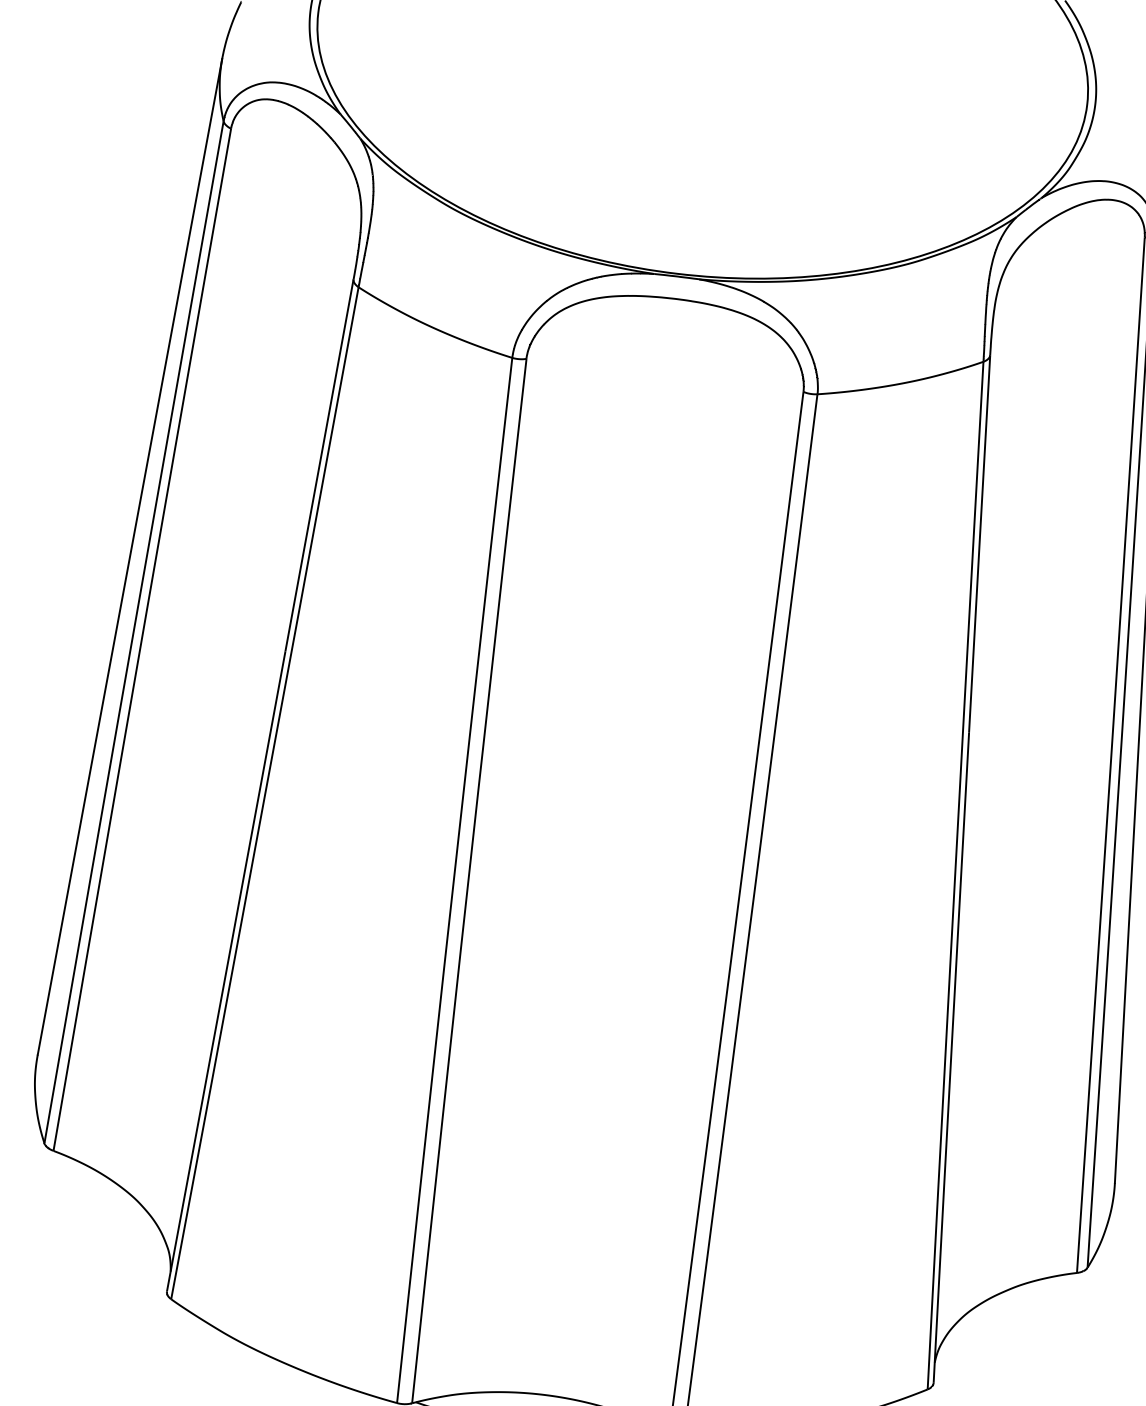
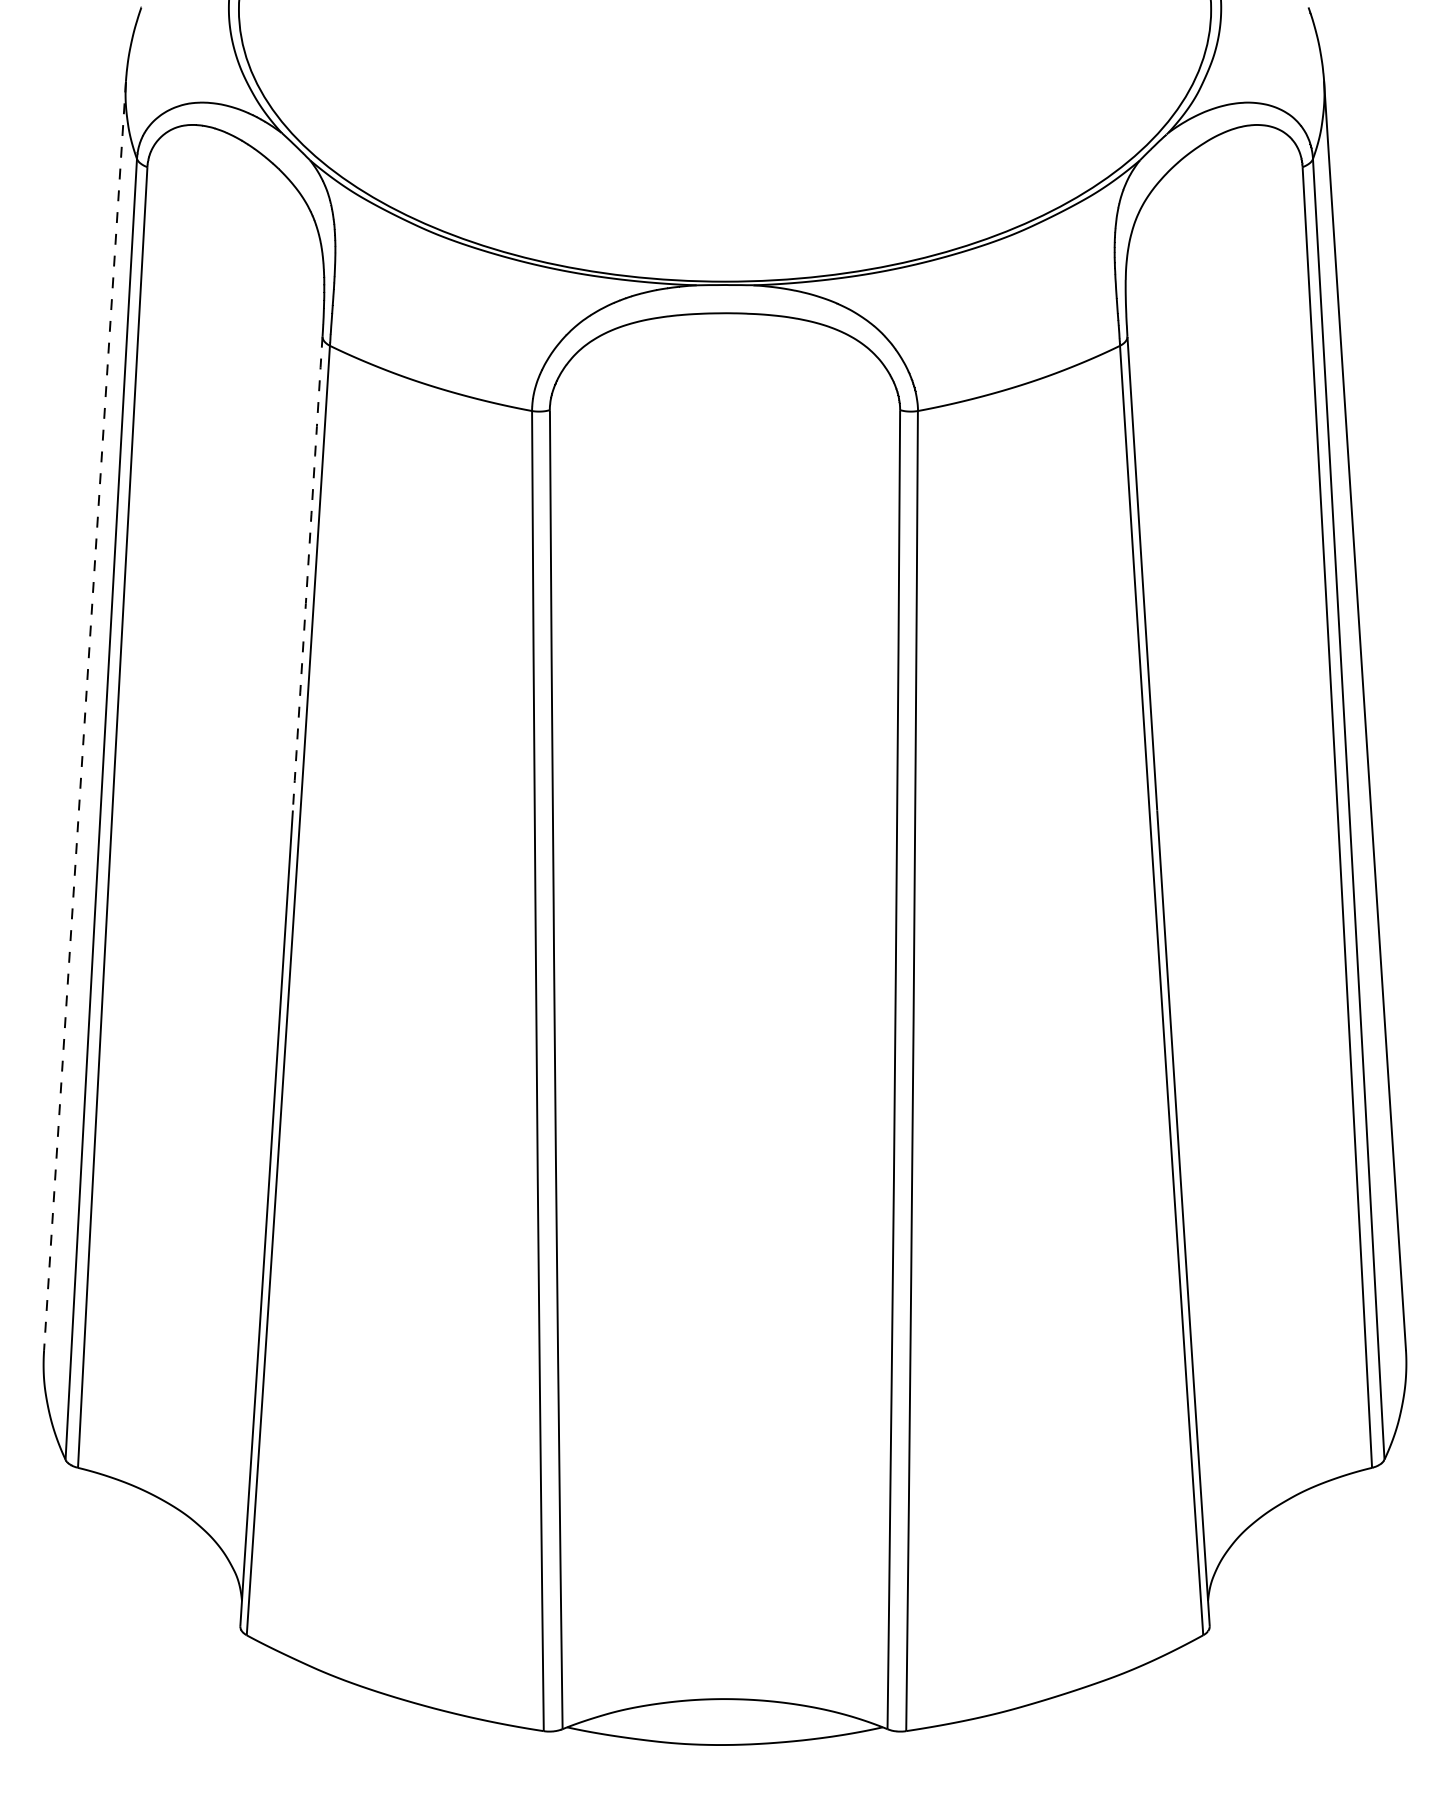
line: (319, 465) -> (307, 573), solid -> dashed
line: (130, 556) -> (85, 715), solid -> dashed

